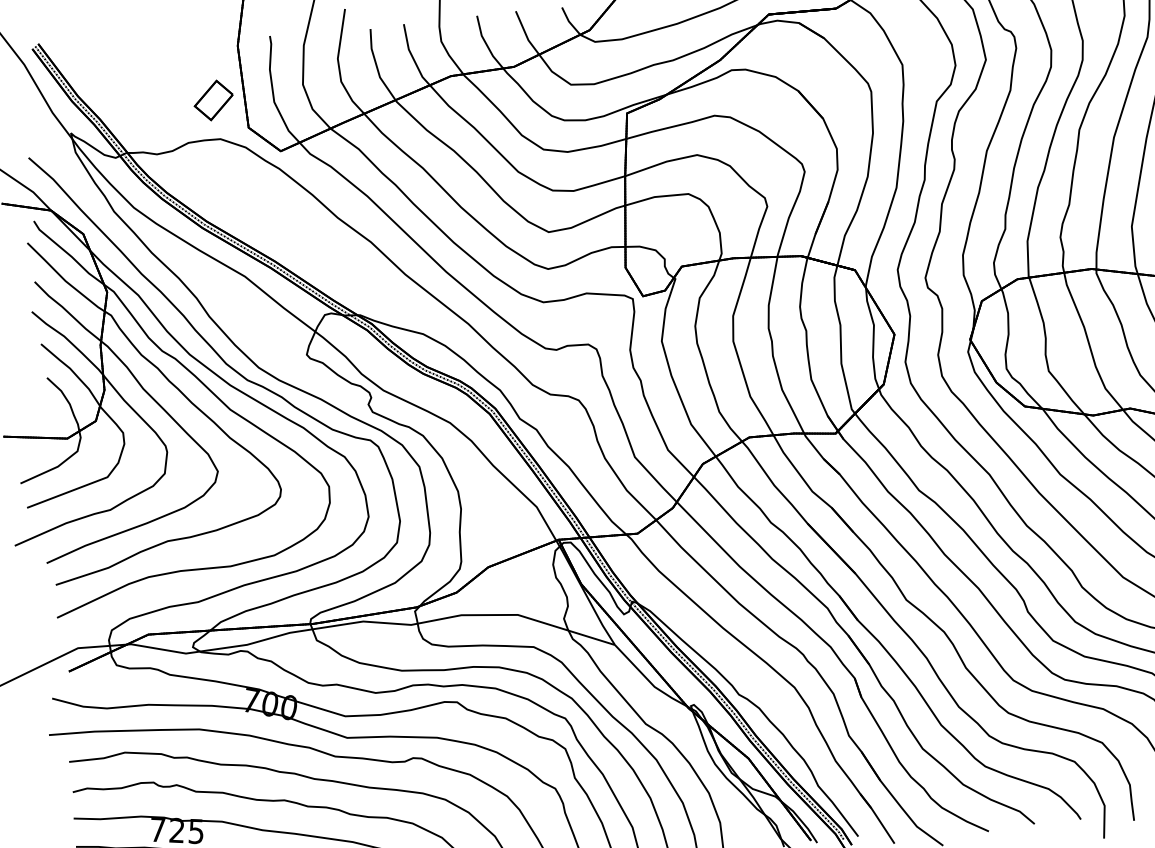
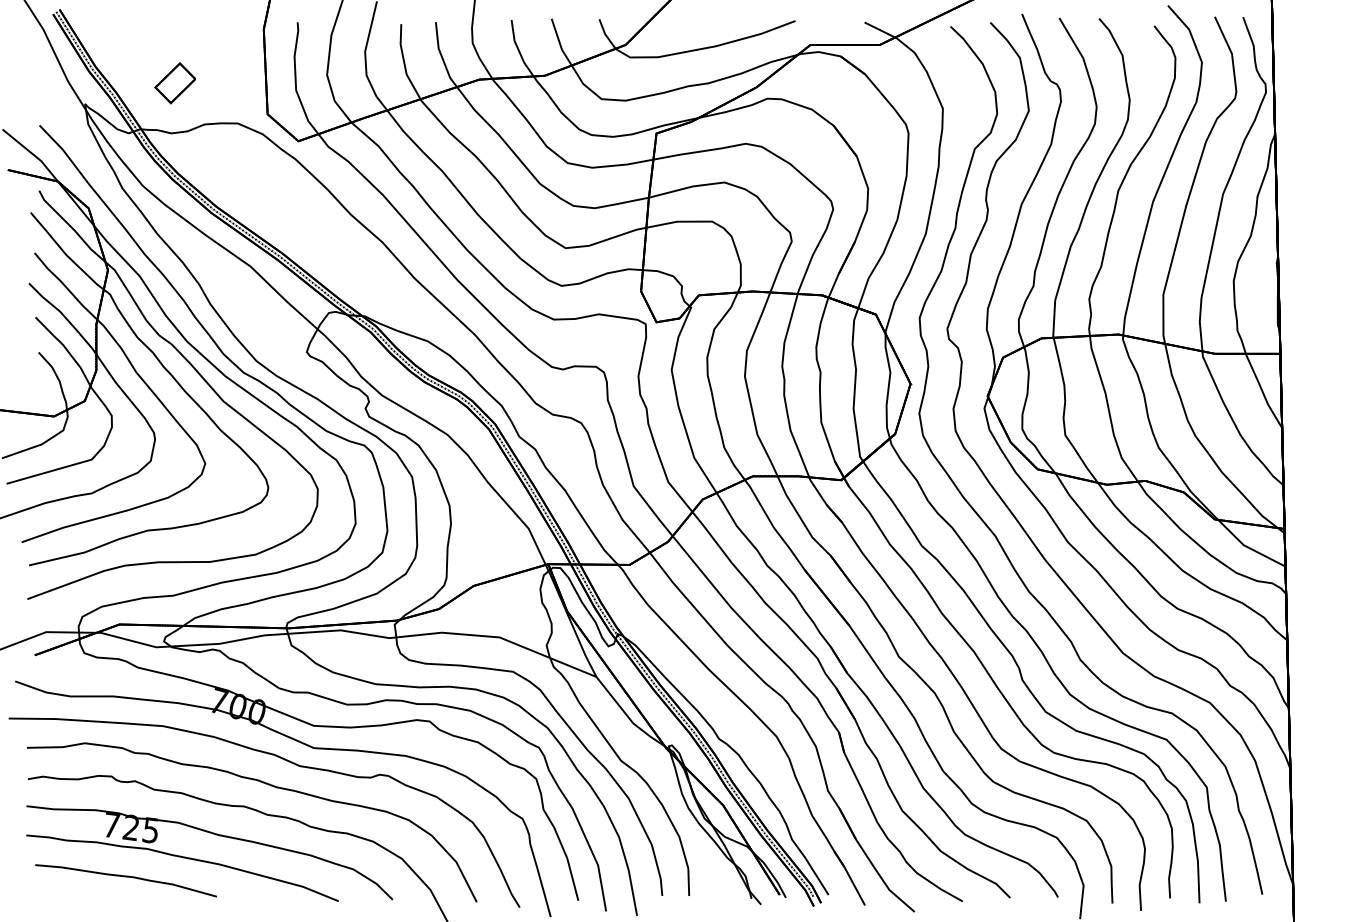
part: (212, 100) -> (174, 83), moved

